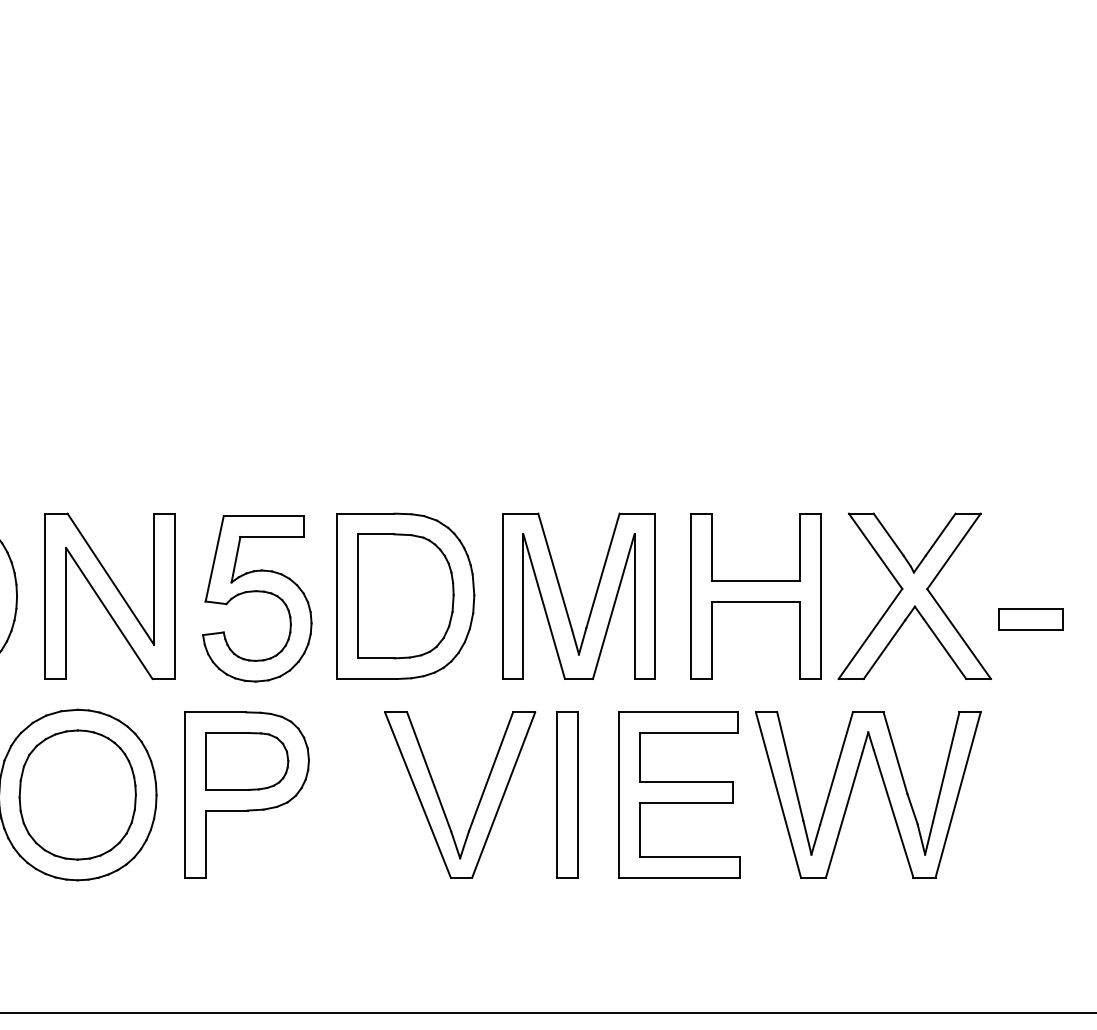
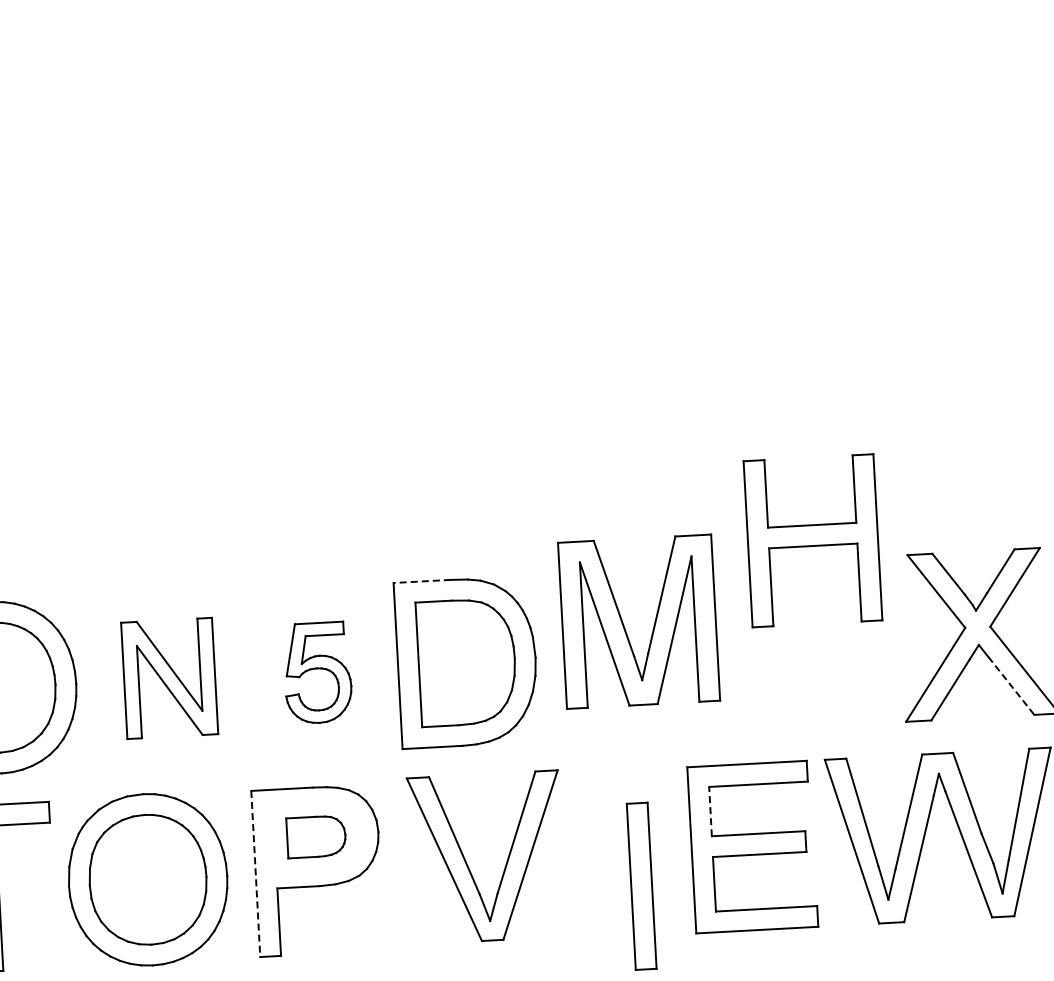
line: (365, 513) -> (421, 581), solid -> dashed
part: (109, 596) -> (169, 678), size x0.7
part: (755, 596) -> (812, 540), moved
part: (257, 598) -> (317, 672), size x0.6
part: (564, 599) -> (624, 625), moved
line: (945, 649) -> (1011, 686), solid -> dashed
line: (639, 757) -> (710, 811), solid -> dashed
part: (247, 761) -> (316, 836), size x0.7
part: (567, 794) -> (641, 885), moved
line: (184, 795) -> (255, 874), solid -> dashed
part: (479, 799) -> (506, 860), moved

